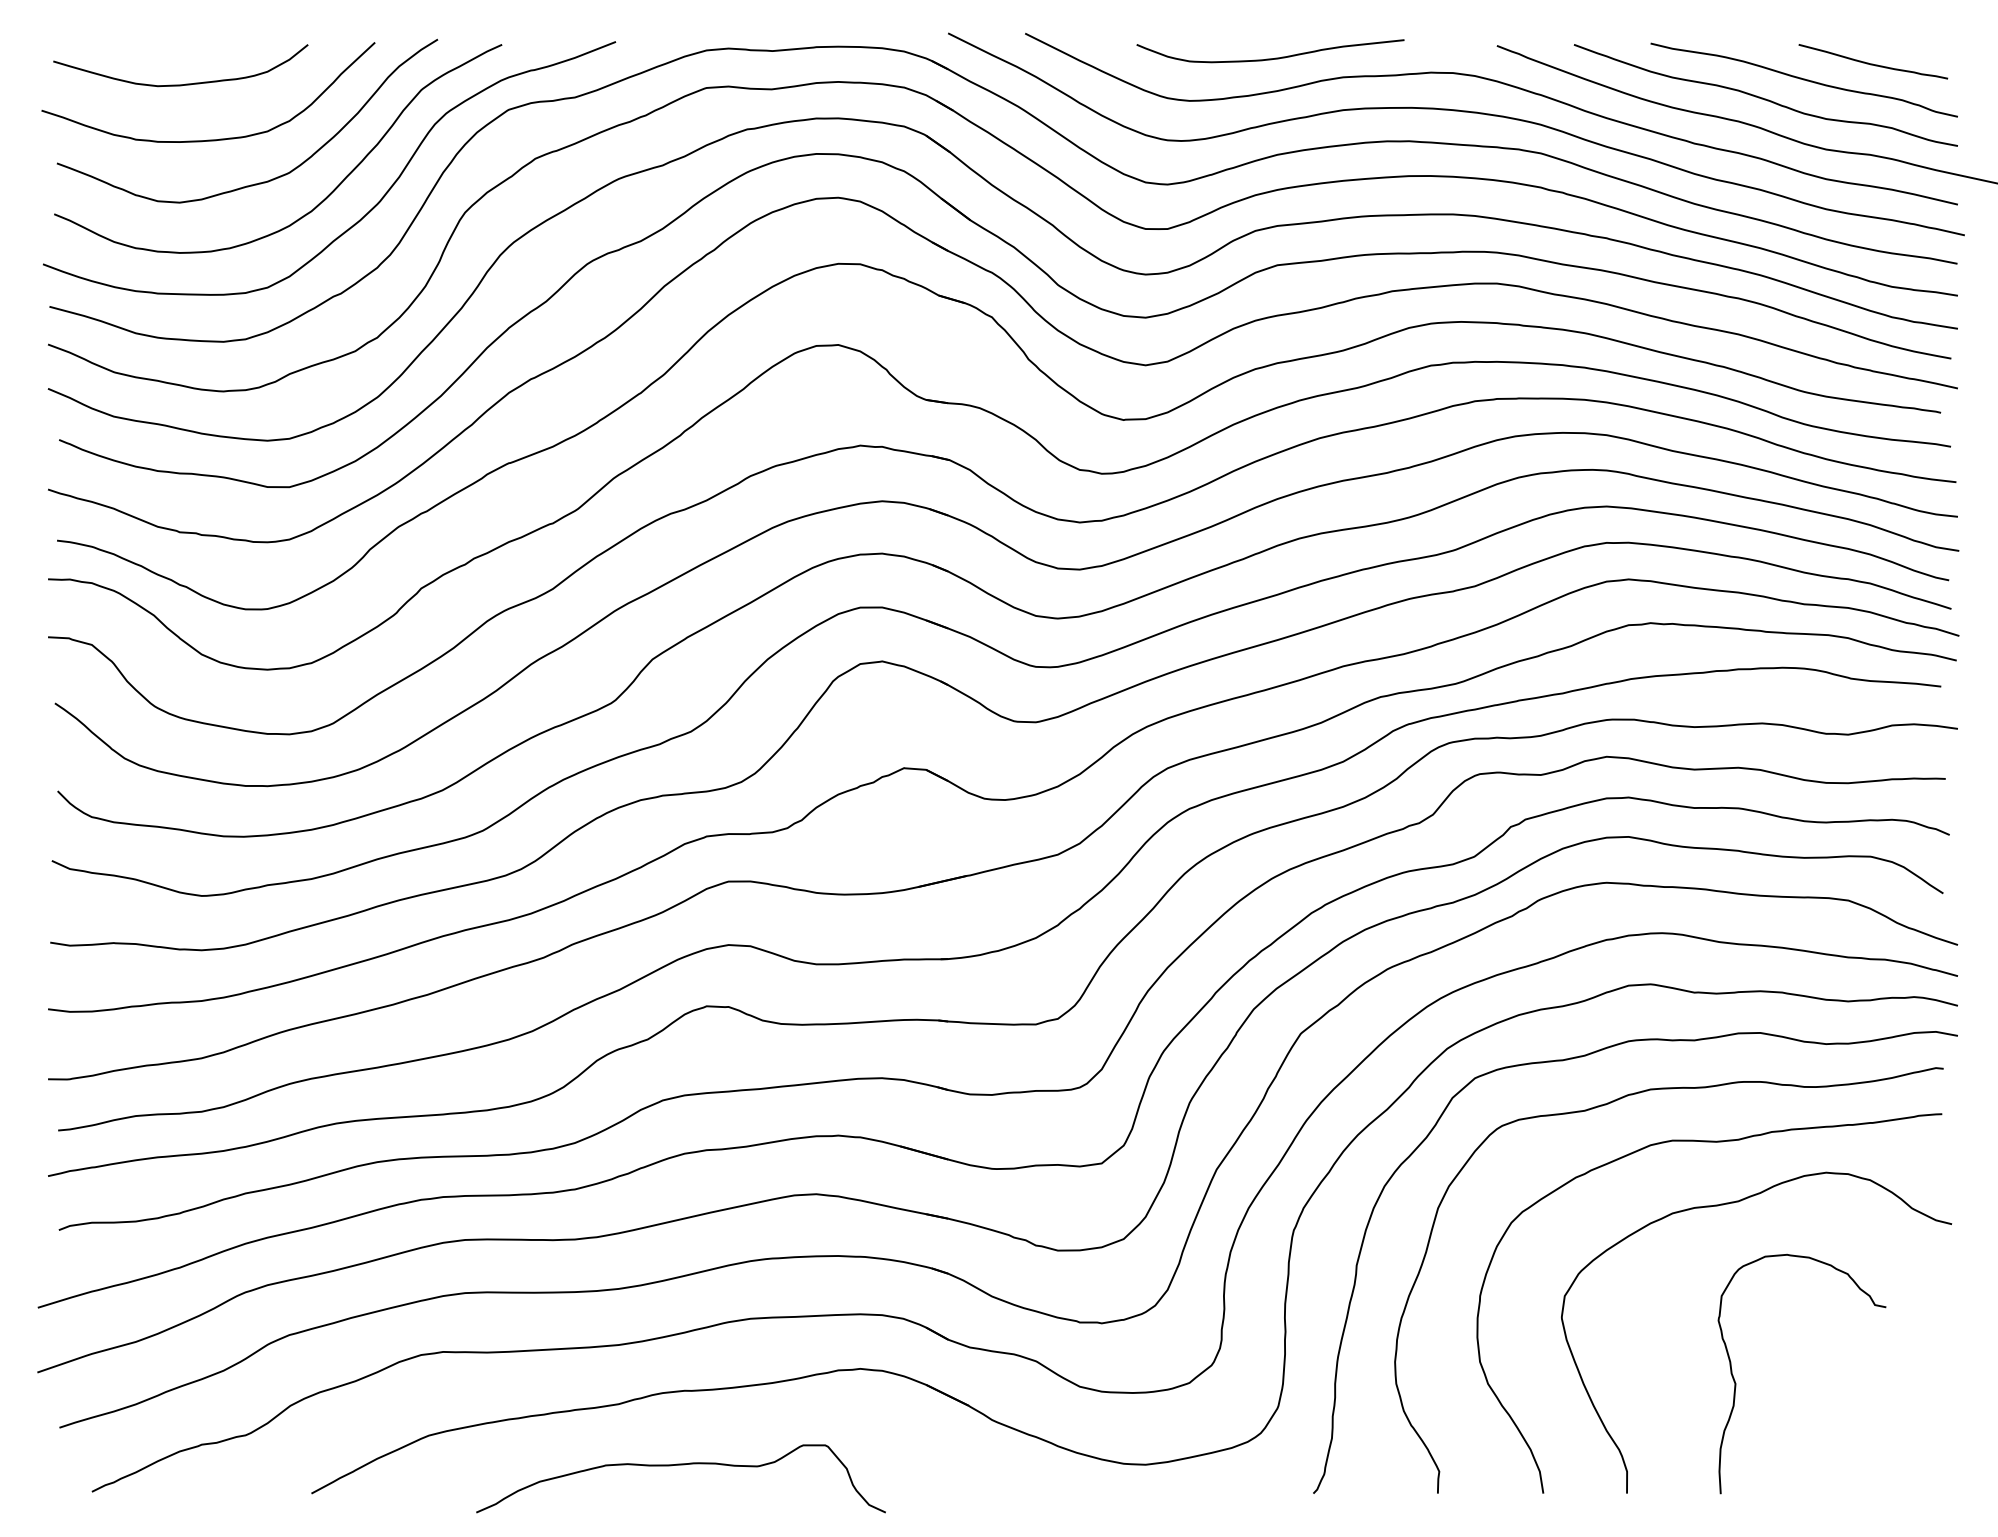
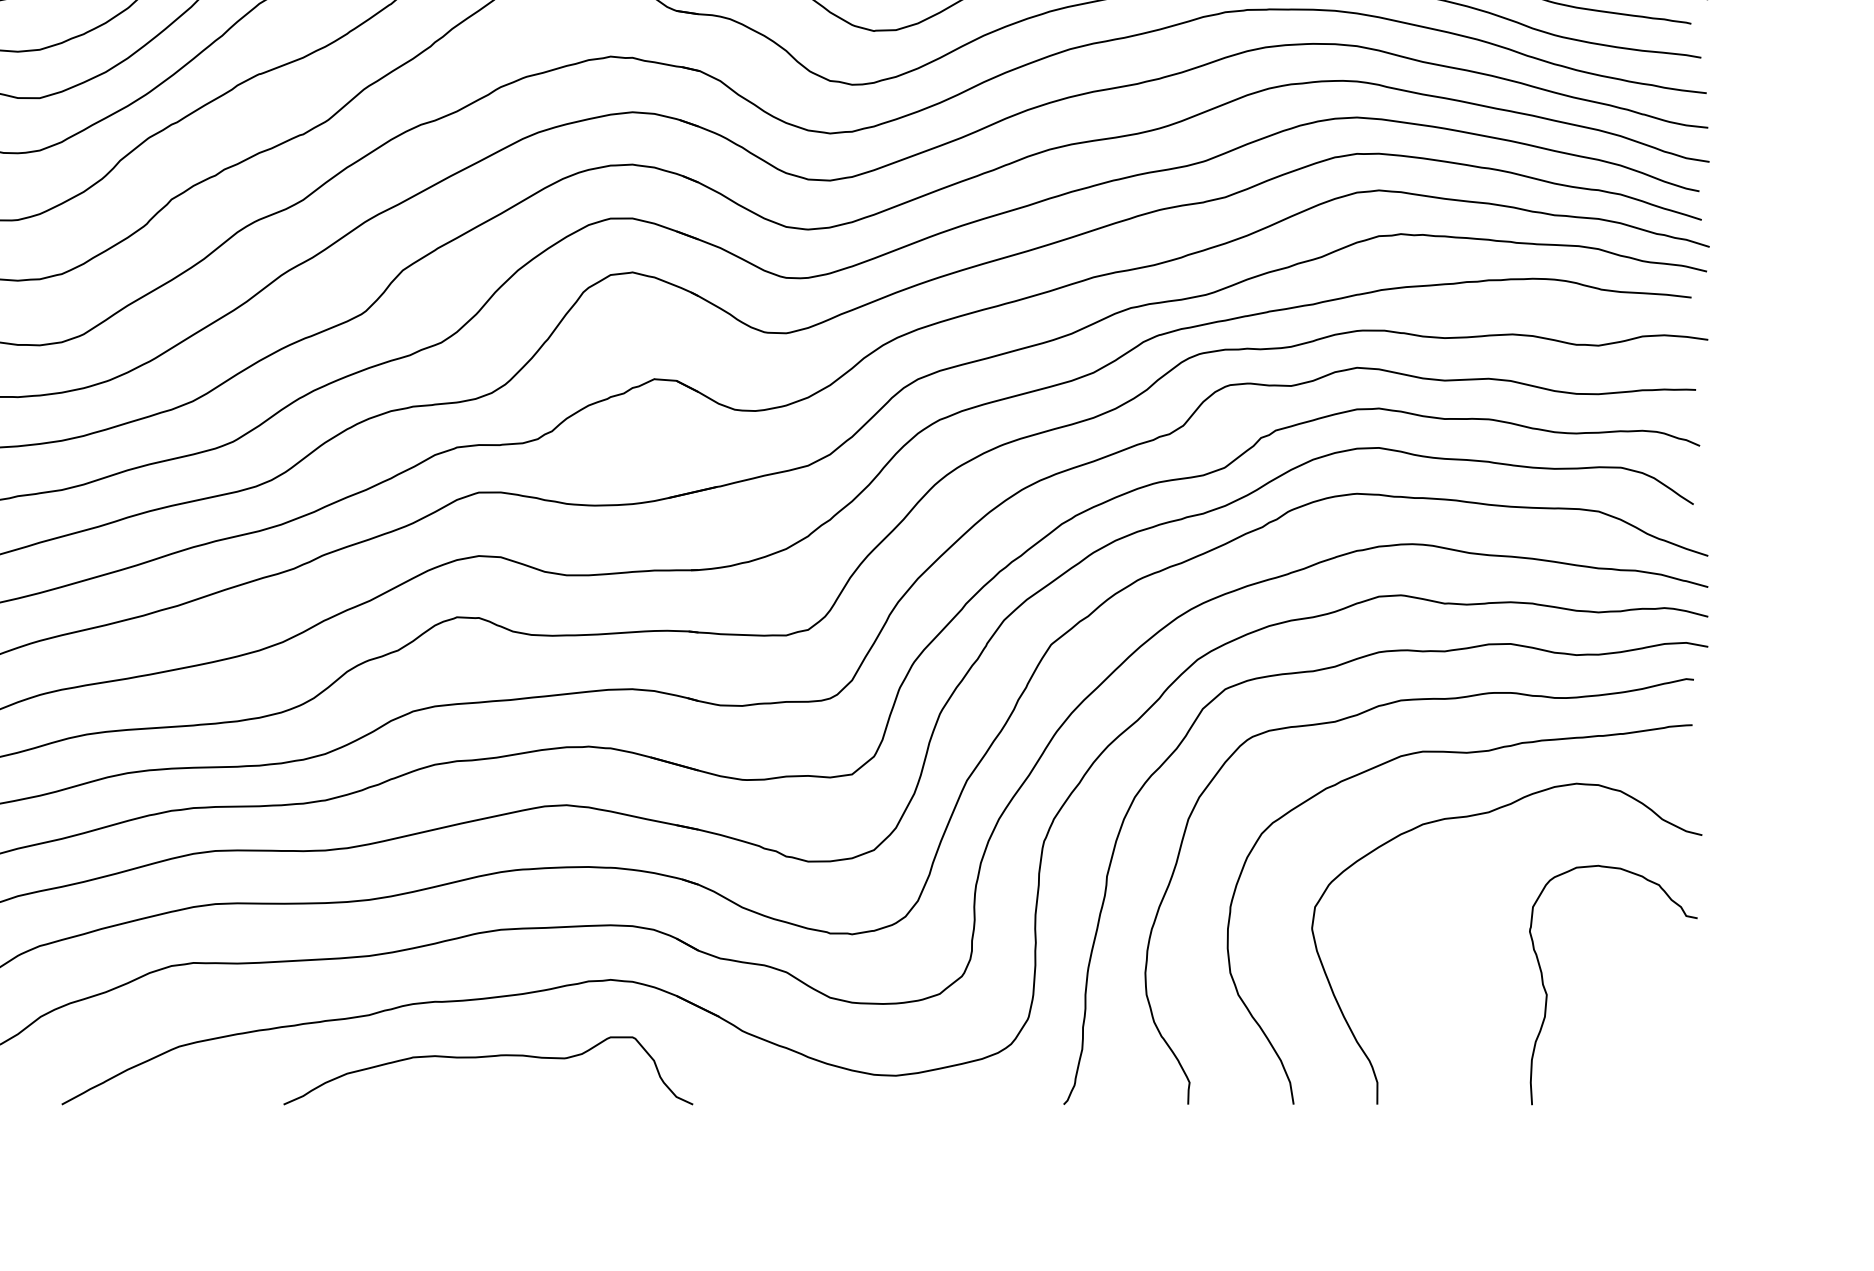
curve: (1736, 1383) -> (1547, 994), moved
curve: (680, 1465) -> (487, 1057), moved

